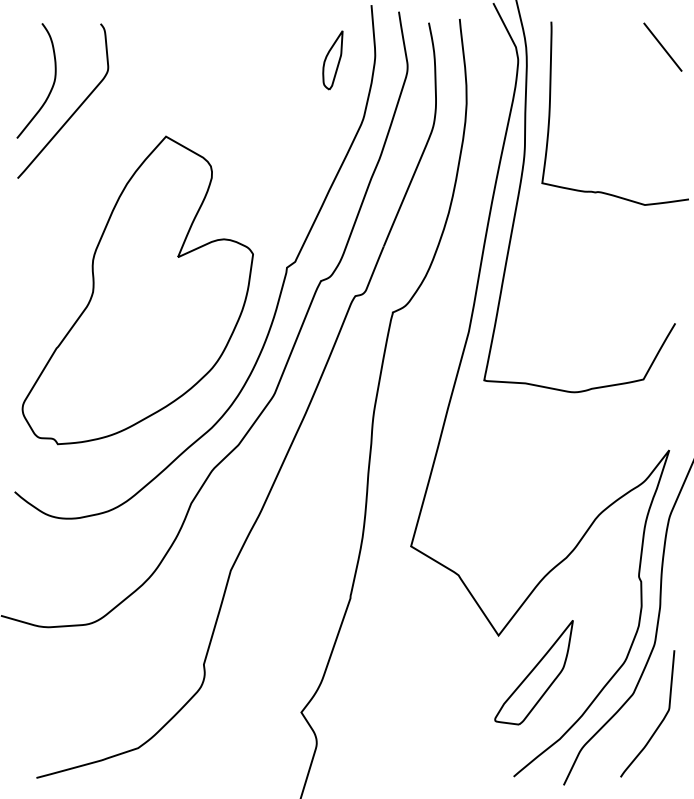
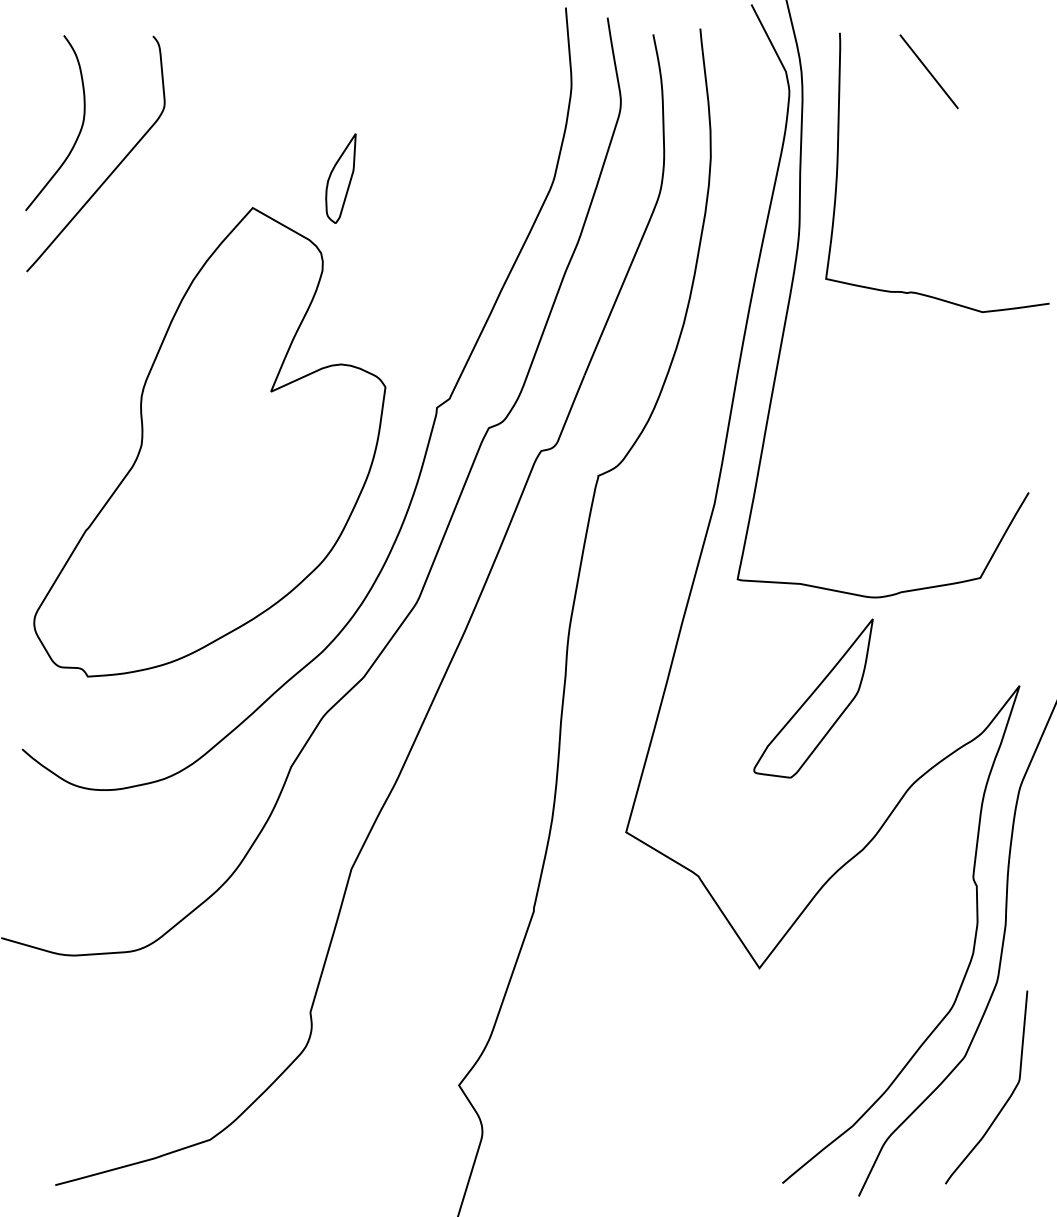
line: (662, 46) -> (928, 70), moved
part: (332, 60) -> (340, 178), moved
part: (533, 672) -> (812, 698), moved

